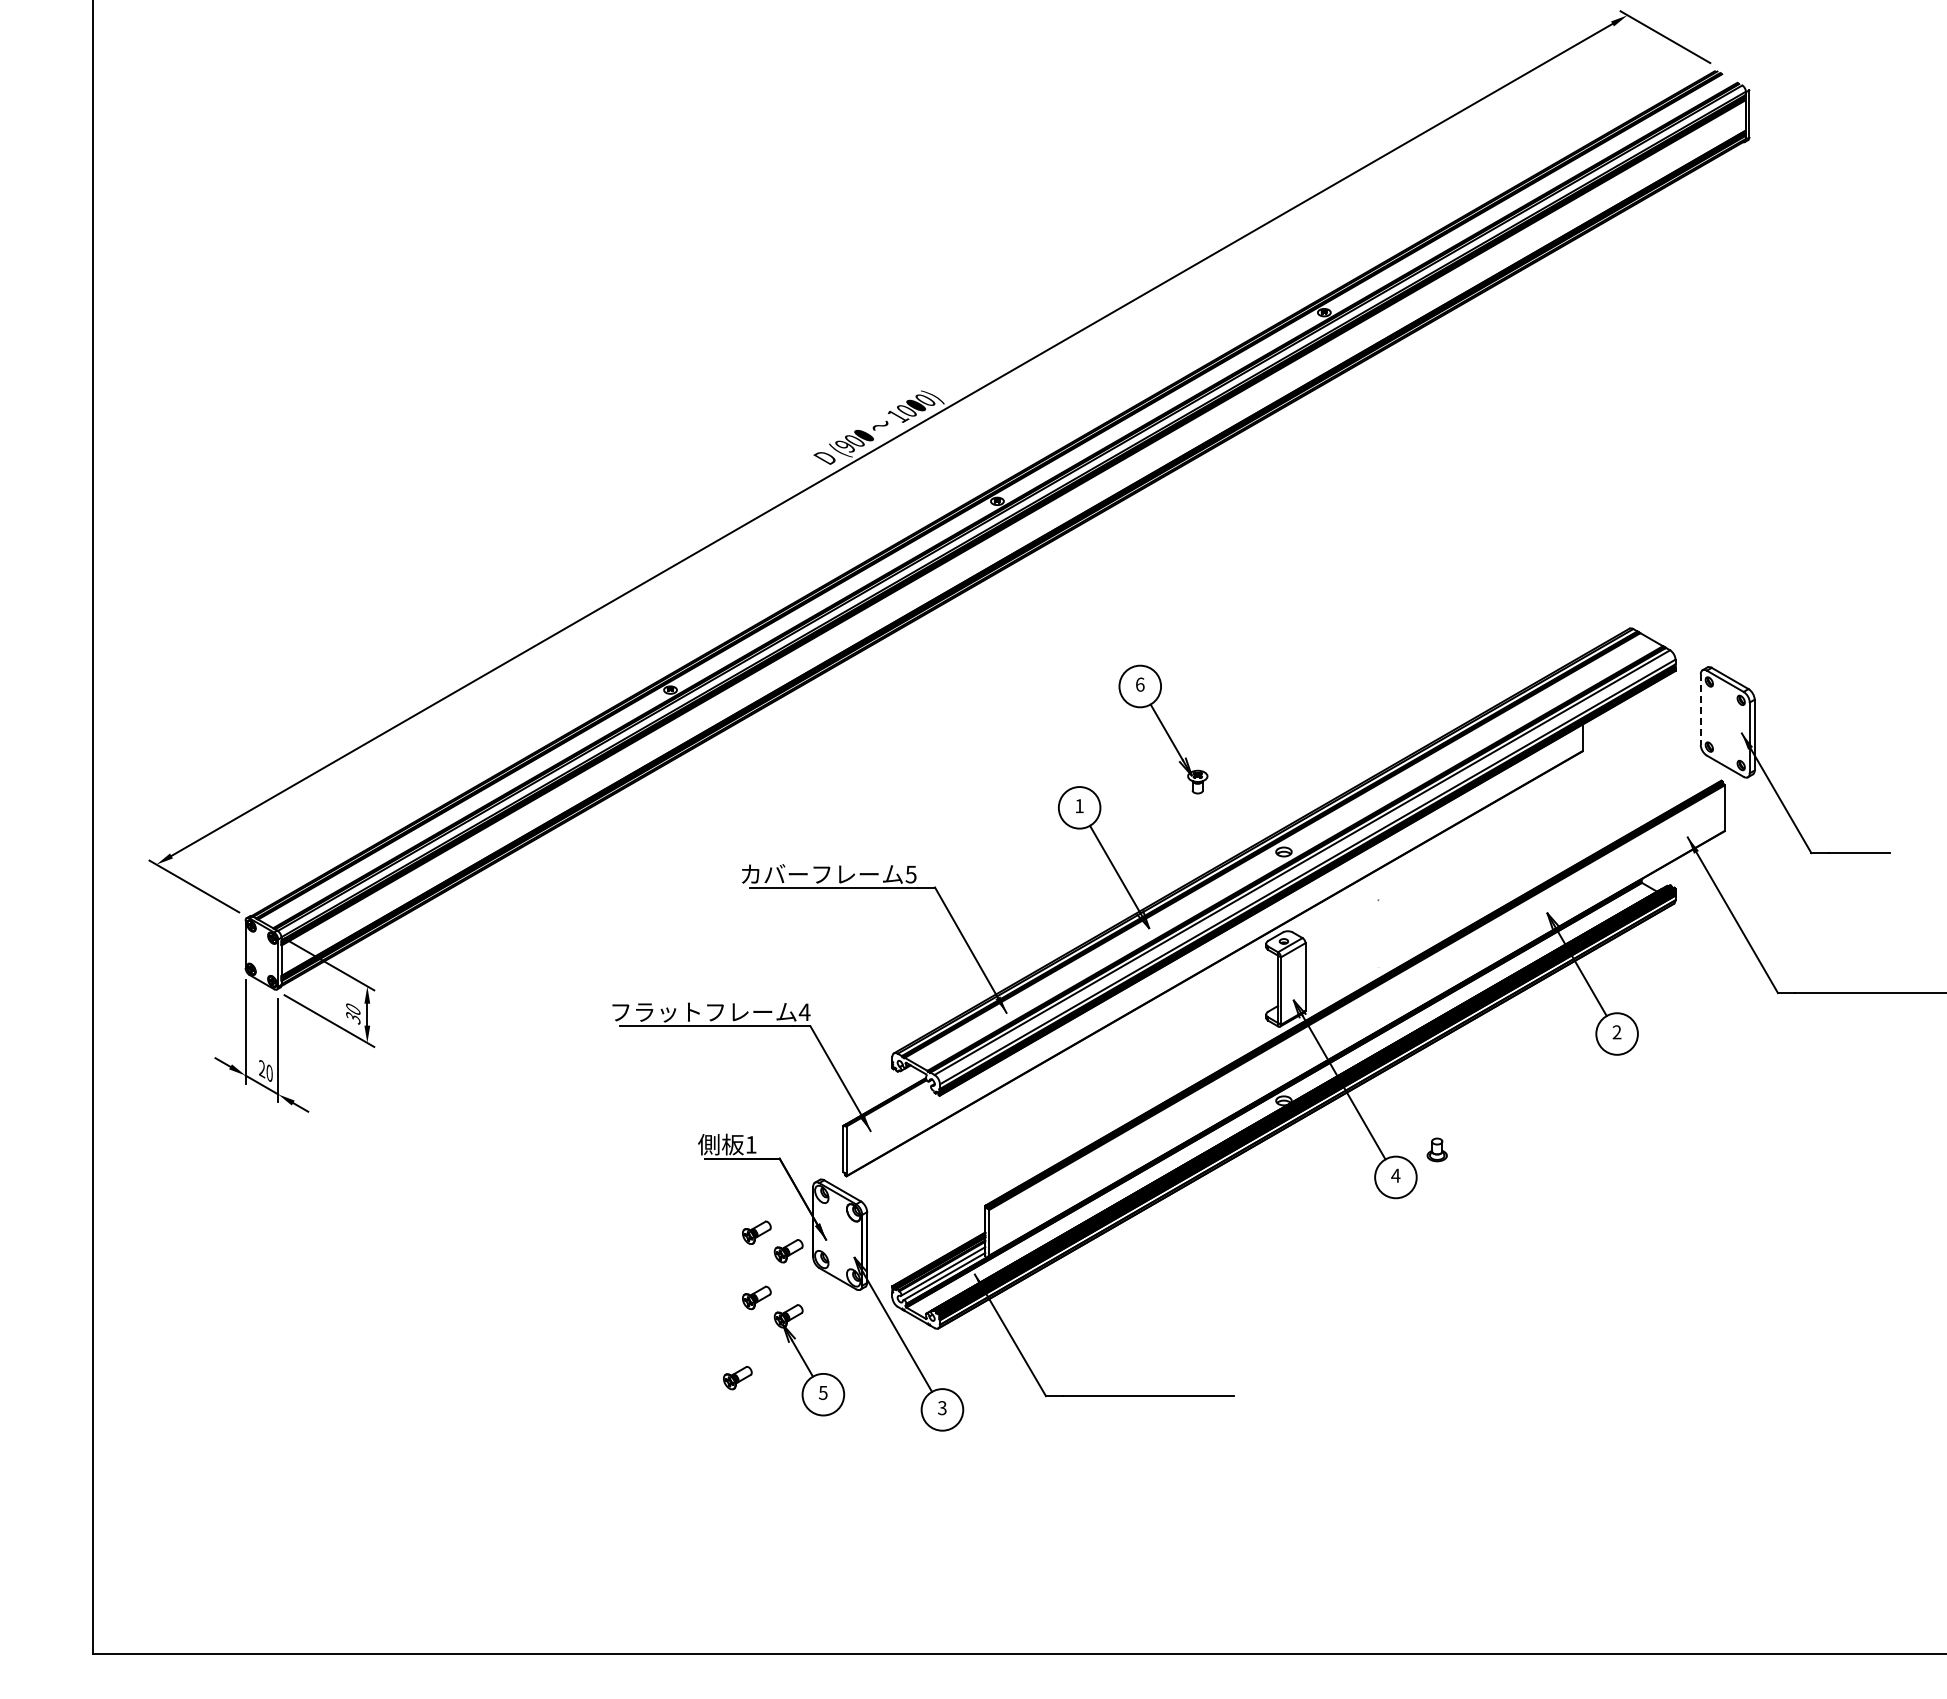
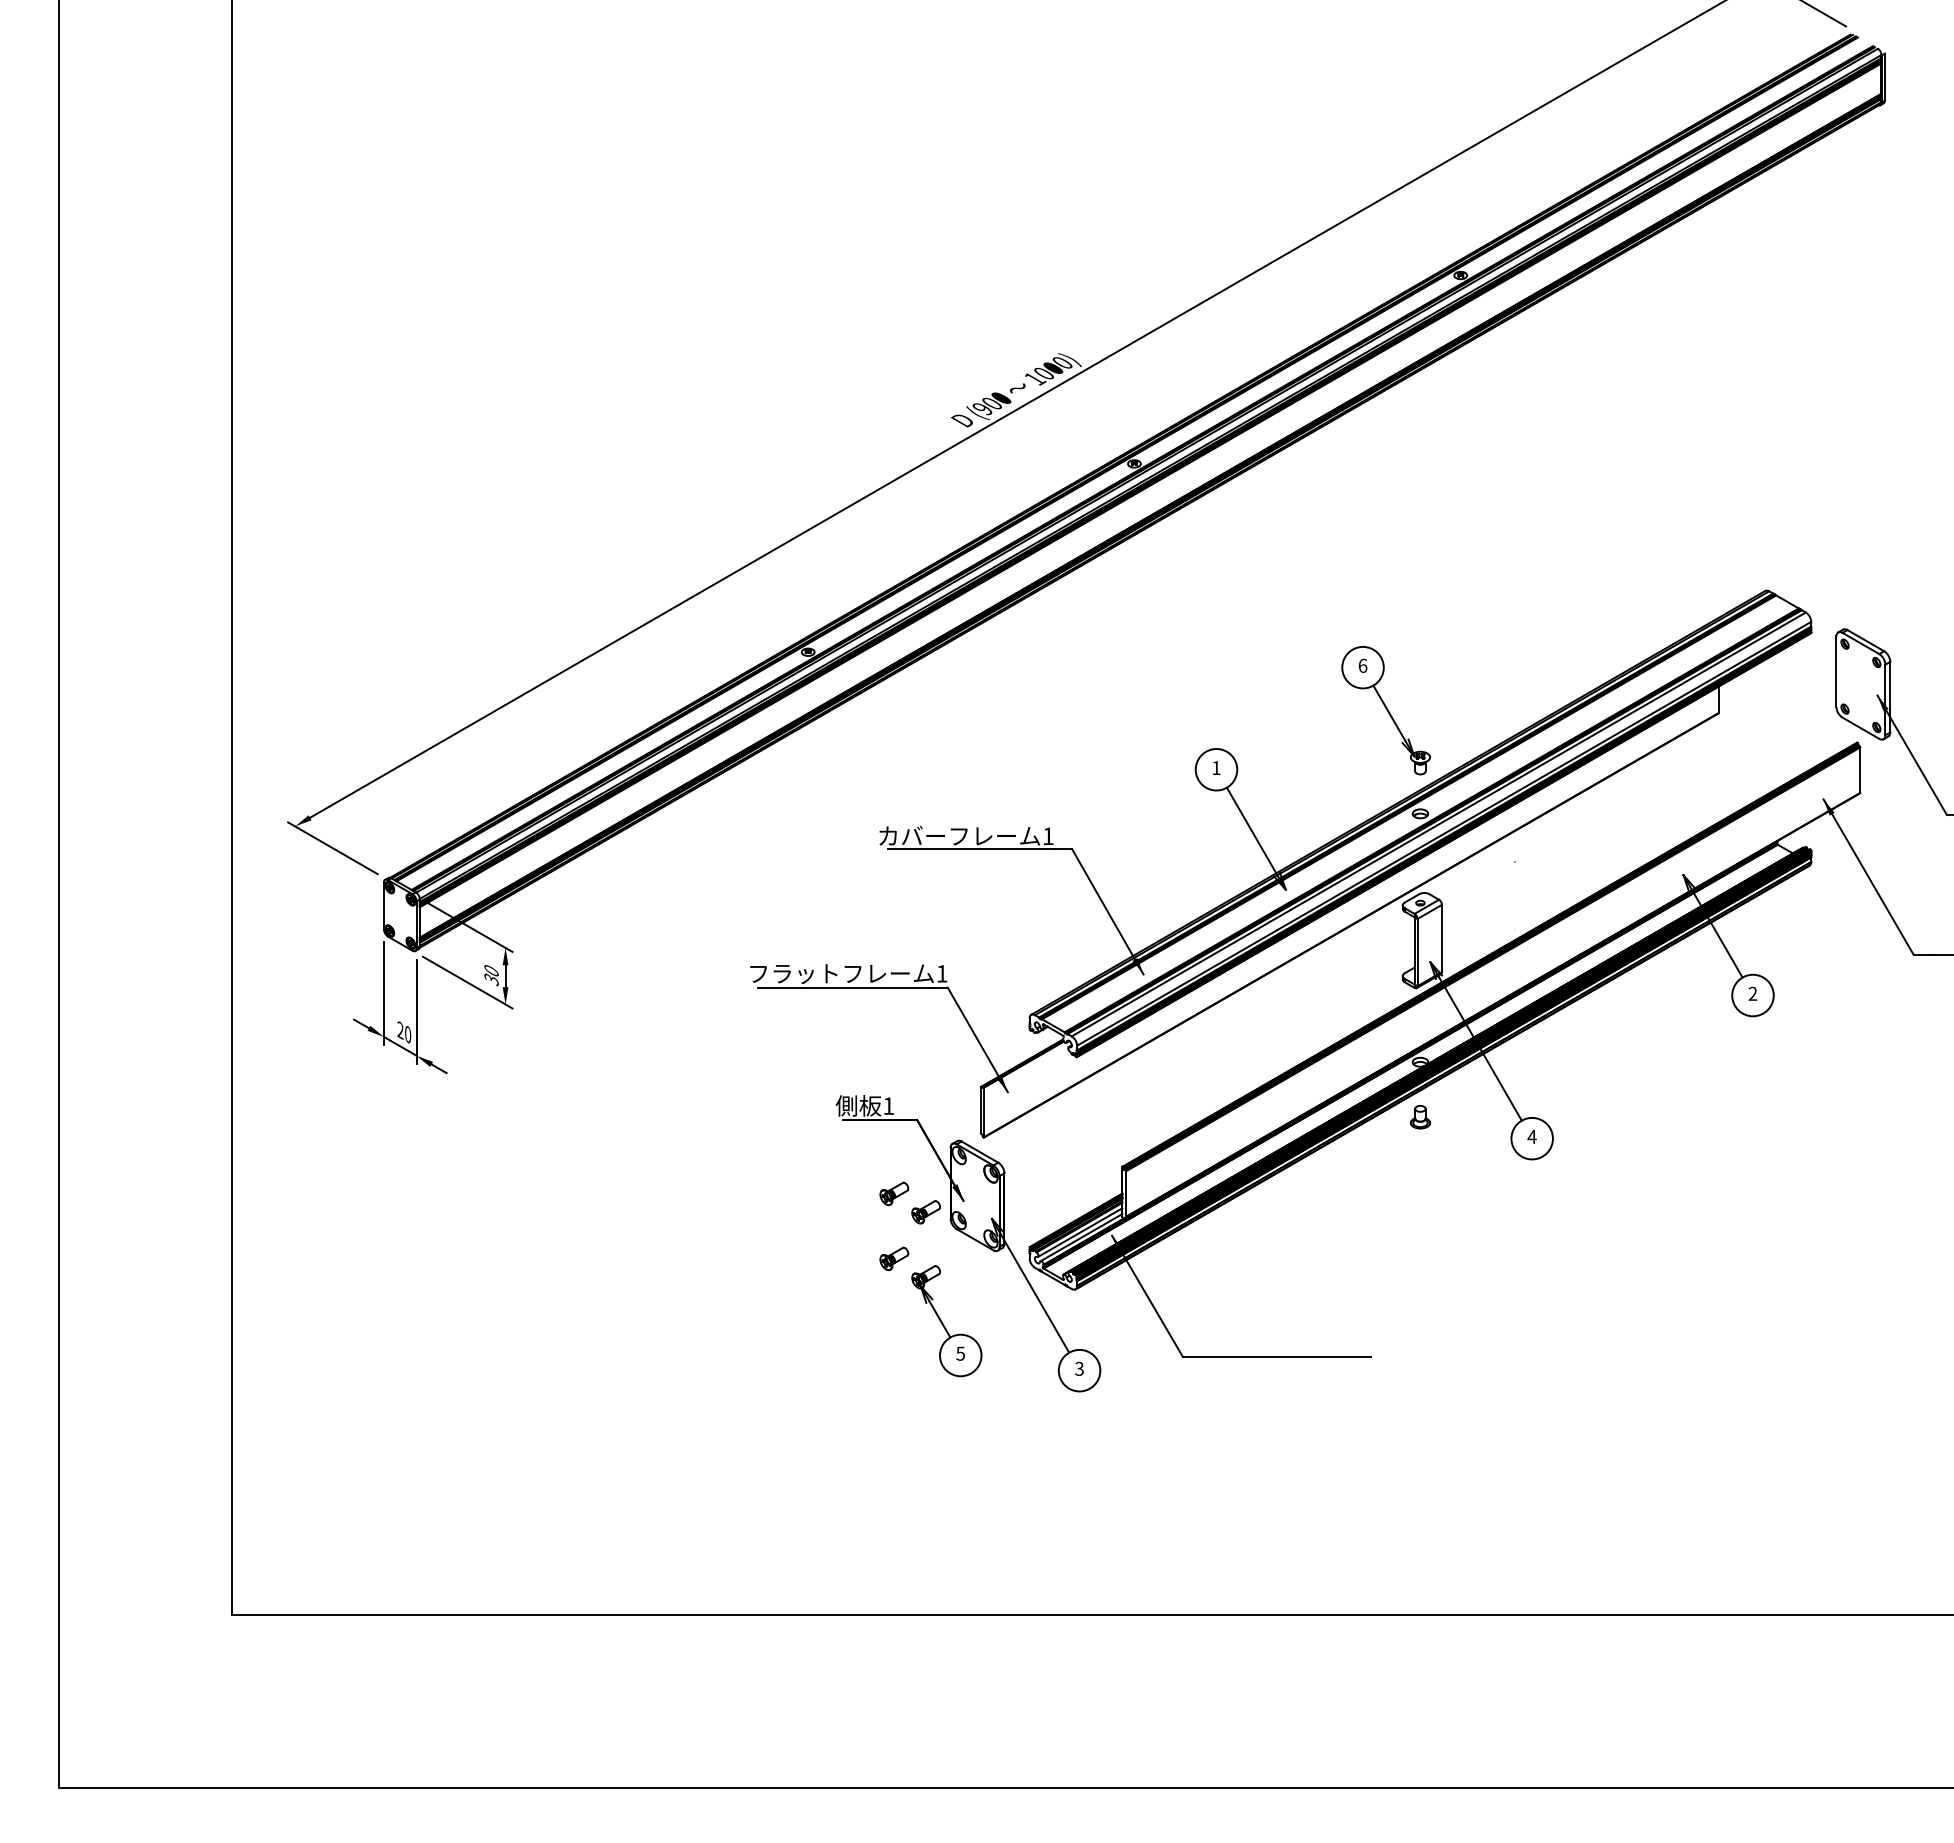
line: (1700, 710) -> (1836, 672), dashed -> solid
part: (1162, 729) -> (1385, 710), moved
text: (910, 874) -> (1047, 836), 5 -> 1
text: (804, 1011) -> (941, 973), 4 -> 1
part: (1436, 1150) -> (1419, 1117), moved
part: (737, 1377) -> (875, 1338), removed

